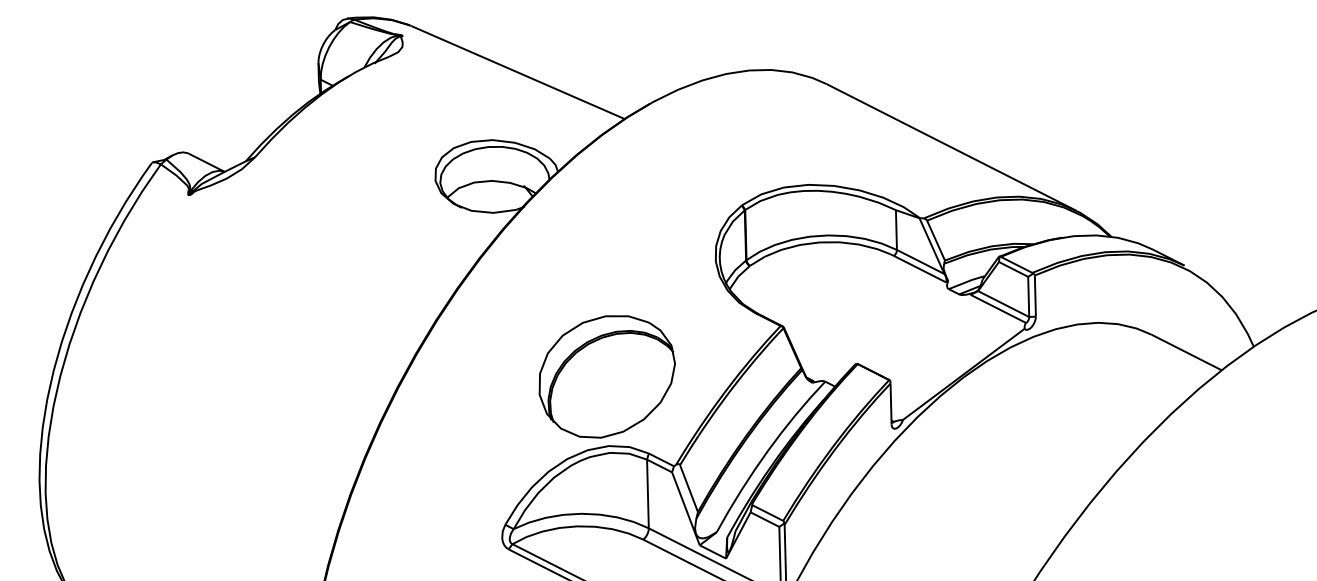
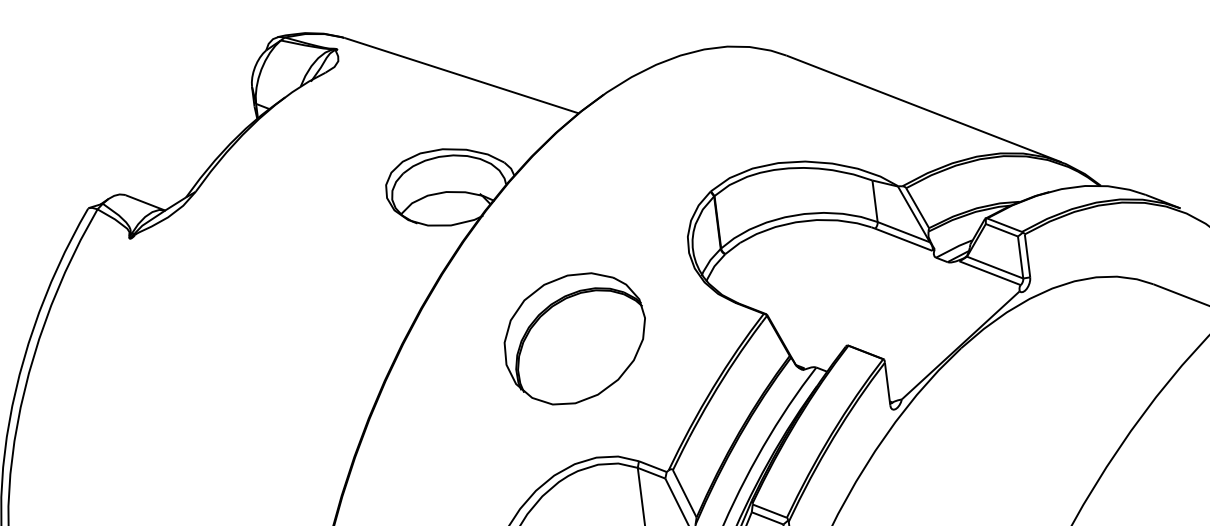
part: (606, 376) -> (574, 338), moved

